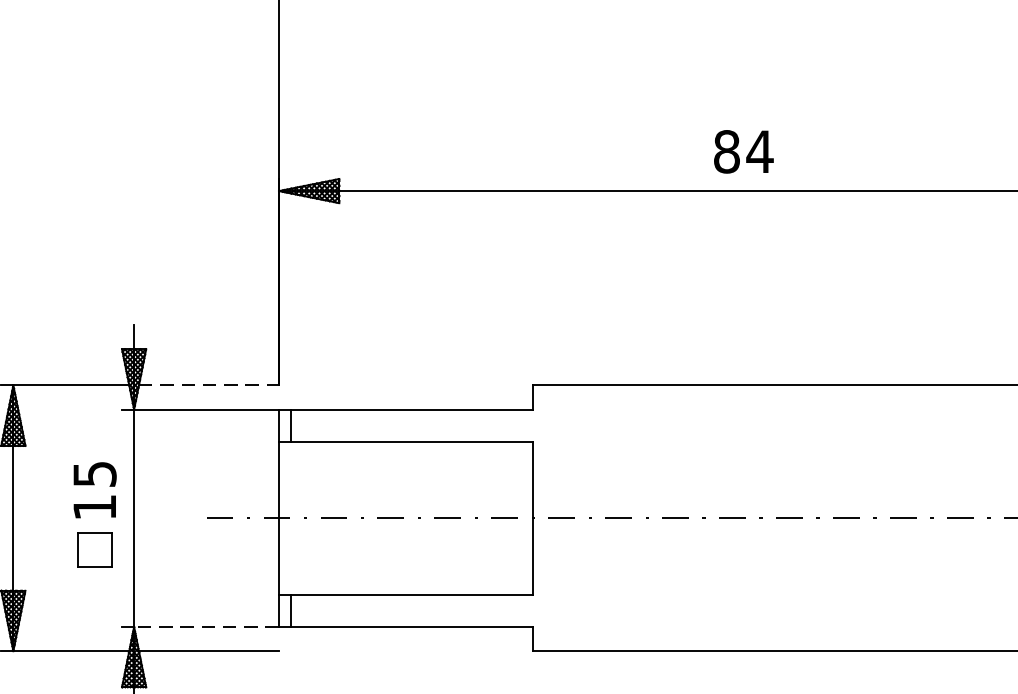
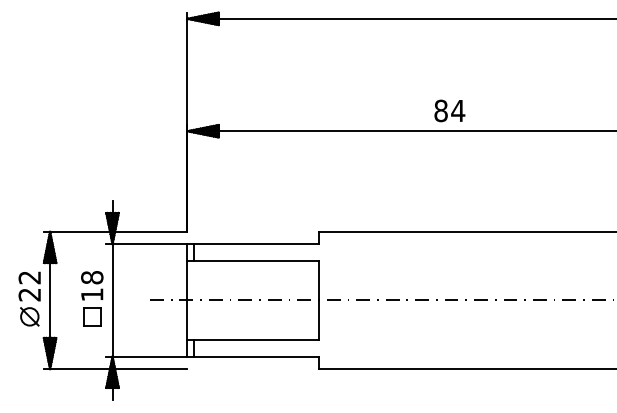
text: (743, 150) -> (449, 110), moved
line: (209, 384) -> (151, 231), dashed -> solid
text: (95, 473) -> (92, 277), 15 -> 18
line: (205, 626) -> (149, 356), dashed -> solid

